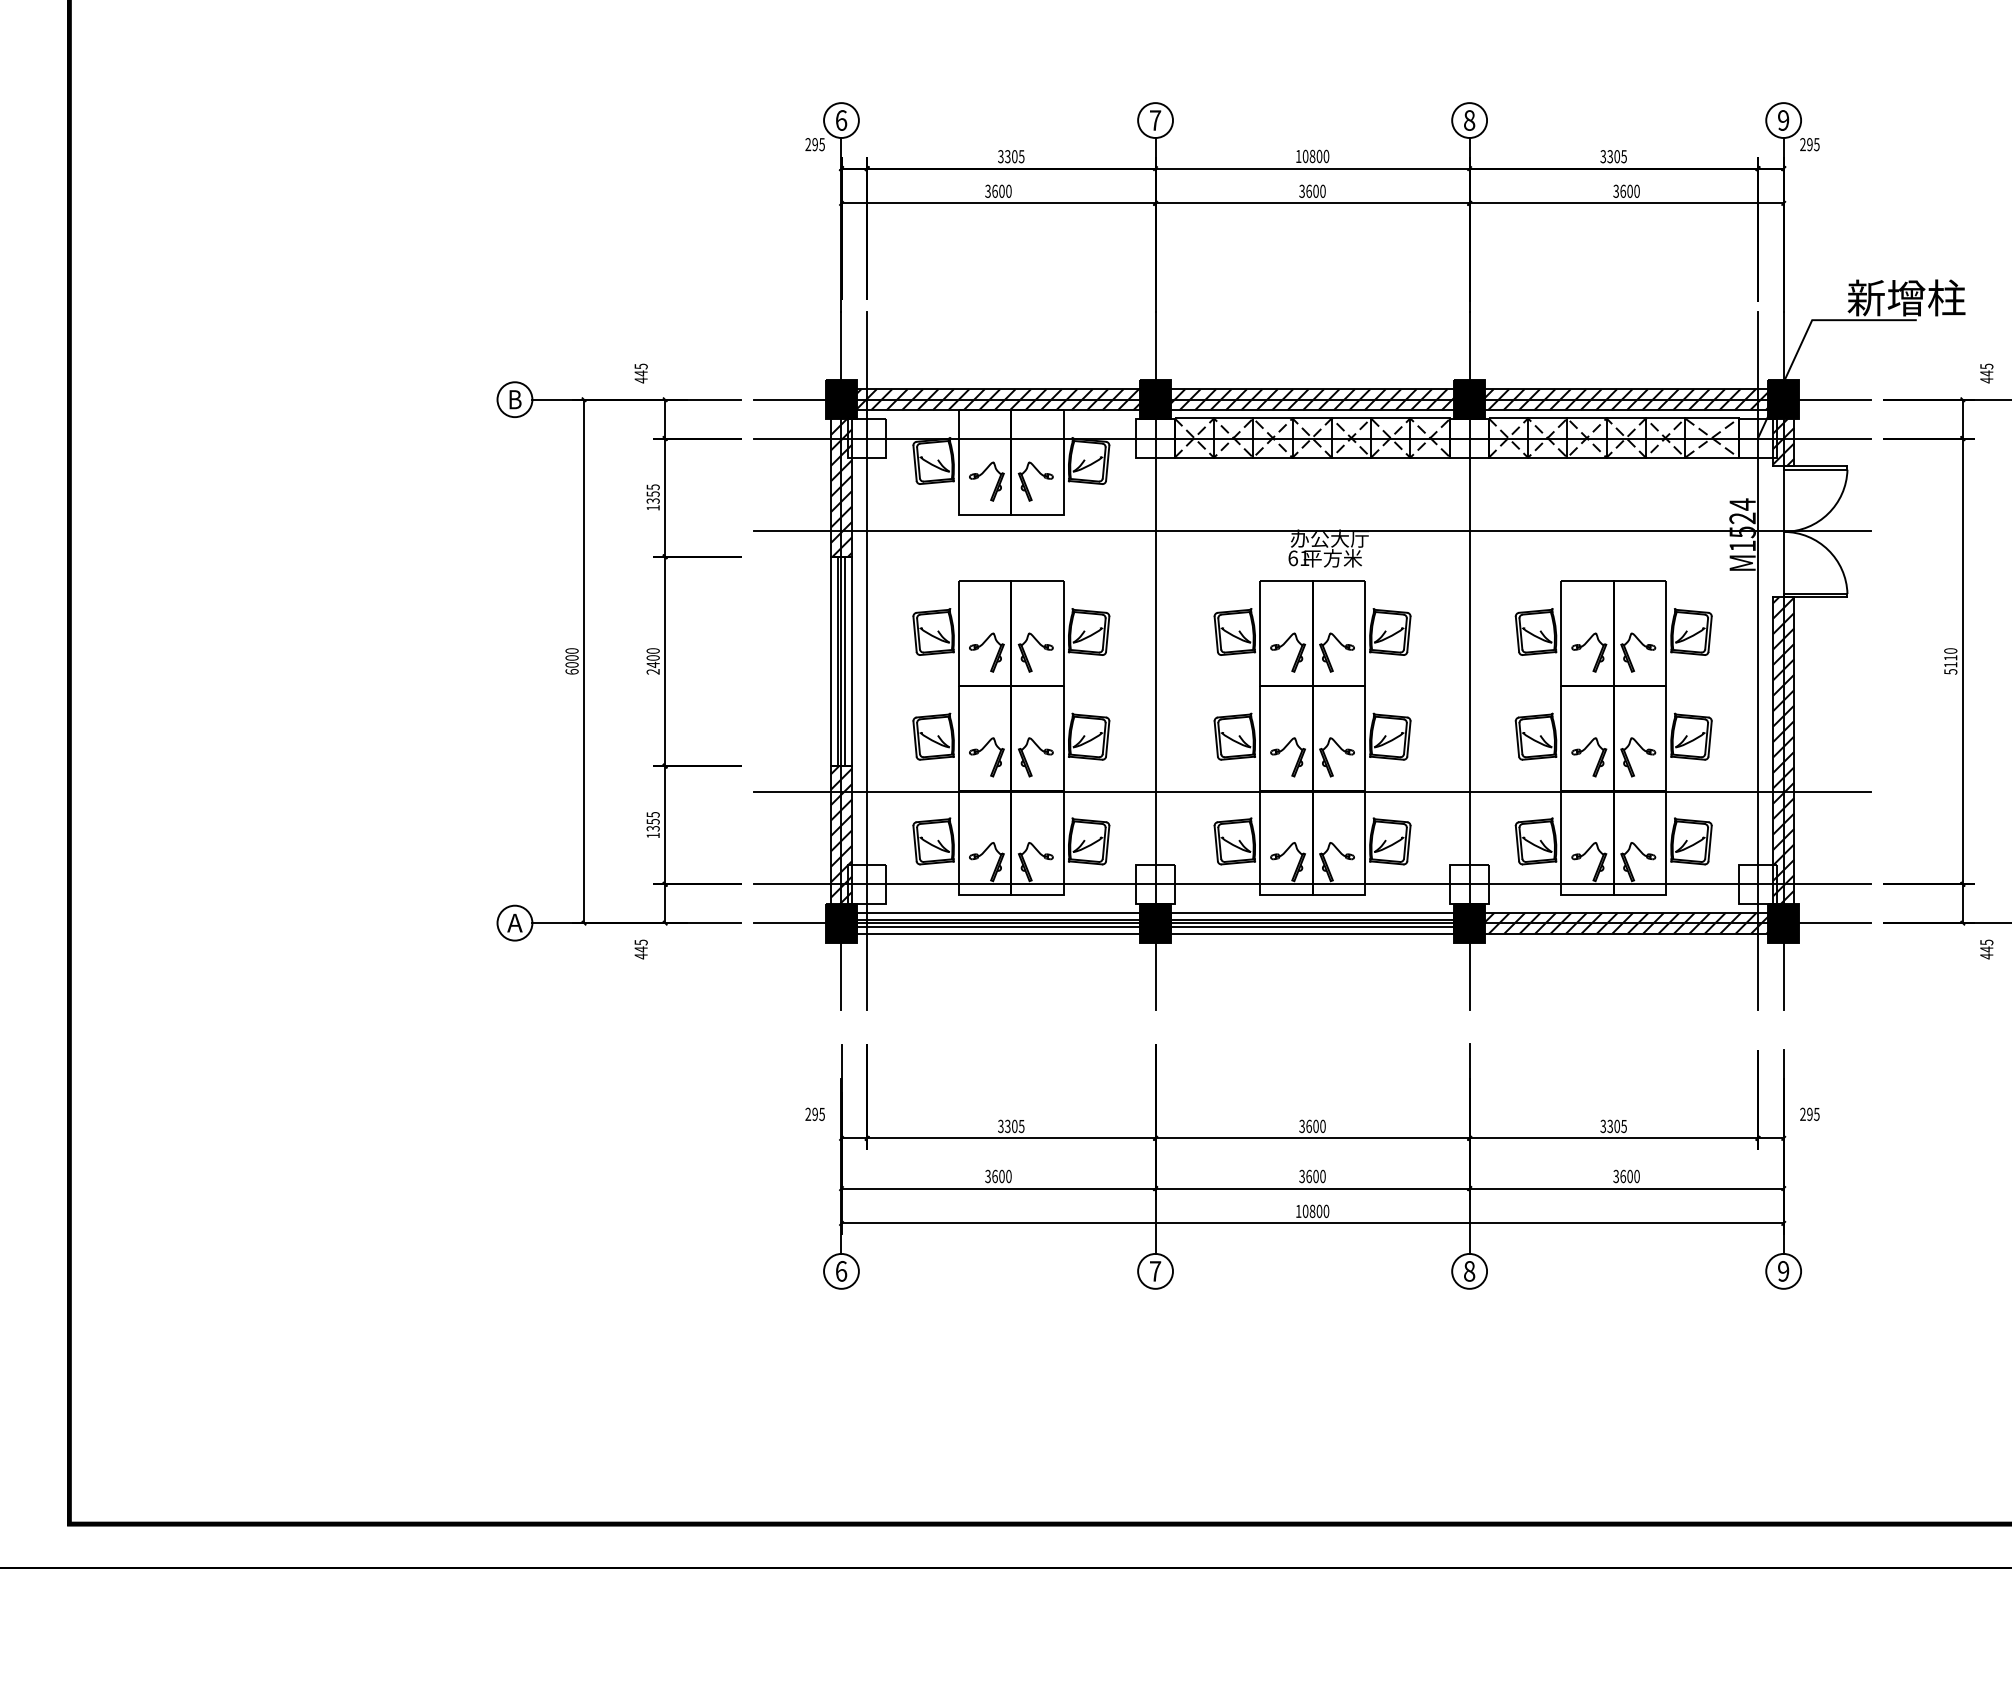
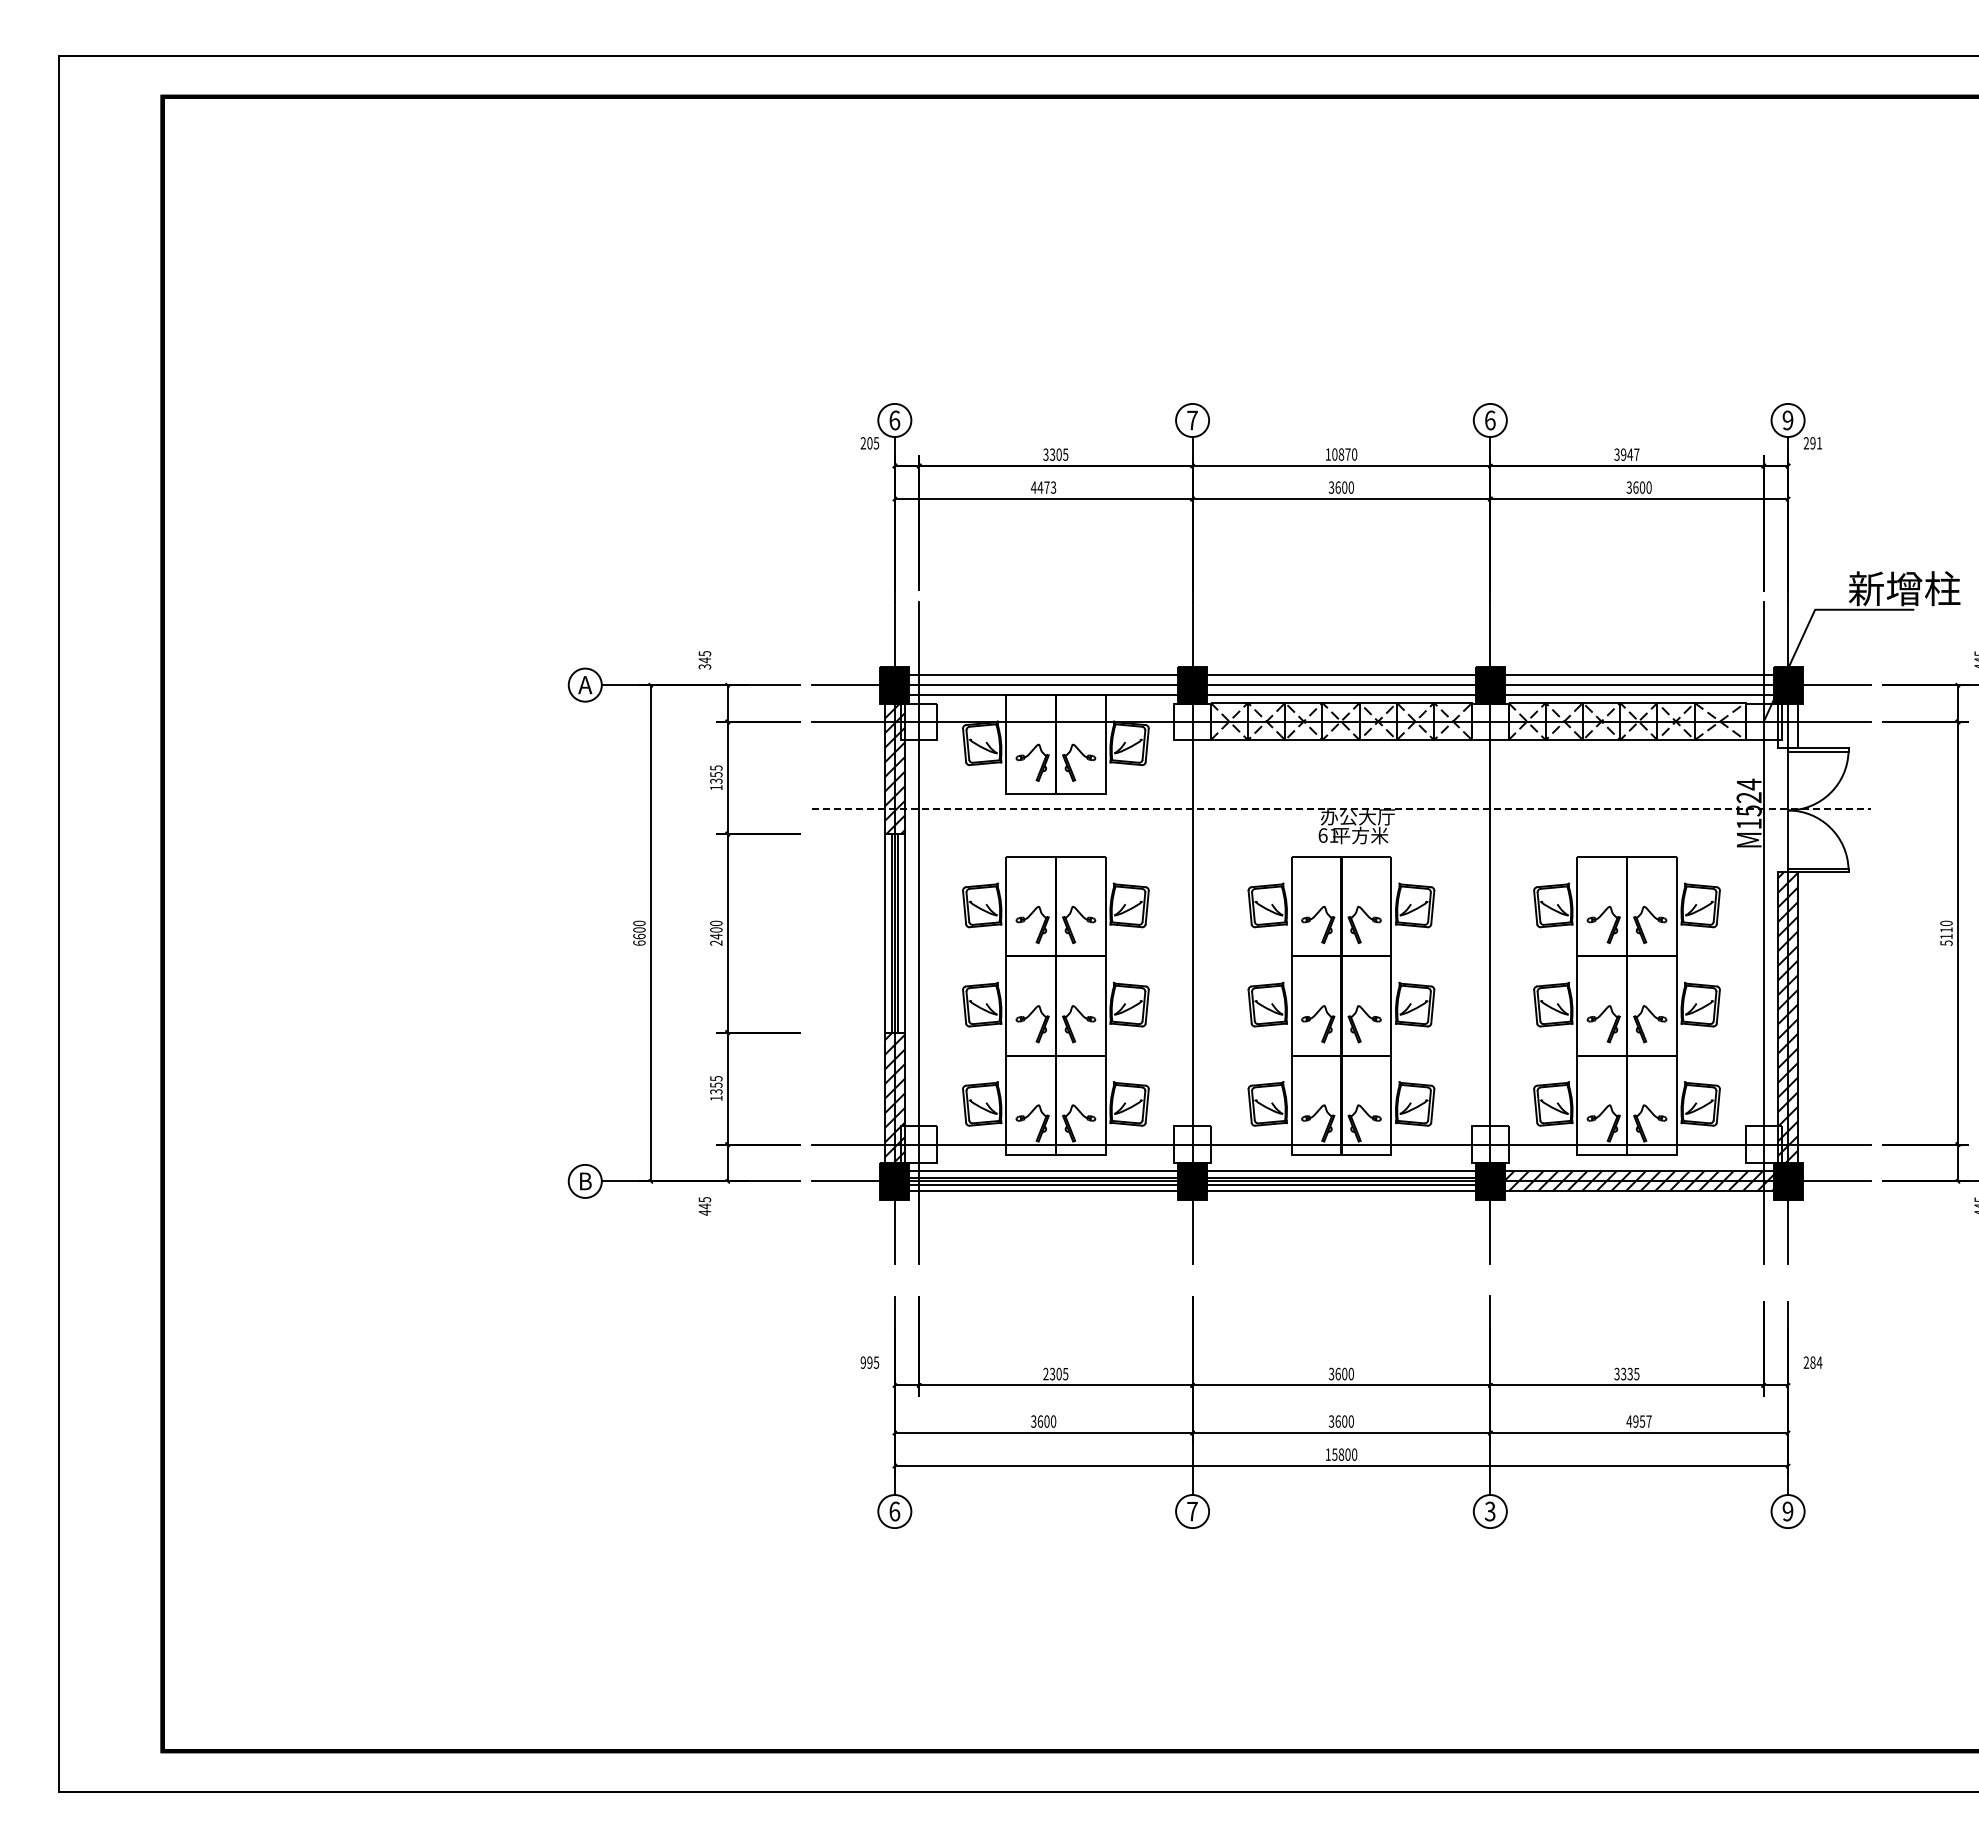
text: (1469, 120) -> (1490, 420), 8 -> 6
text: (814, 144) -> (869, 443), 295 -> 205
text: (1816, 144) -> (1819, 443), 295 -> 291
text: (1318, 156) -> (1347, 454), 10800 -> 10870
text: (1617, 156) -> (1630, 454), 3305 -> 3947
text: (998, 191) -> (1043, 487), 3600 -> 4473
text: (640, 380) -> (704, 666), 445 -> 345
text: (515, 400) -> (585, 685), B -> A
hatch: (1311, 400) -> (1340, 685), removed
hatch: (1784, 431) -> (1788, 715), removed
line: (1312, 530) -> (1341, 809), solid -> dashed
text: (572, 664) -> (639, 936), 6000 -> 6600
line: (1312, 792) -> (1341, 1057), removed
text: (515, 923) -> (585, 1181), A -> B
text: (807, 1114) -> (862, 1362), 295 -> 995
text: (1813, 1114) -> (1816, 1362), 295 -> 284
text: (1000, 1126) -> (1045, 1374), 3305 -> 2305
text: (1616, 1126) -> (1629, 1374), 3305 -> 3335
text: (1625, 1176) -> (1638, 1421), 3600 -> 4957
text: (1305, 1211) -> (1334, 1454), 10800 -> 15800
text: (1468, 1271) -> (1489, 1511), 8 -> 3

